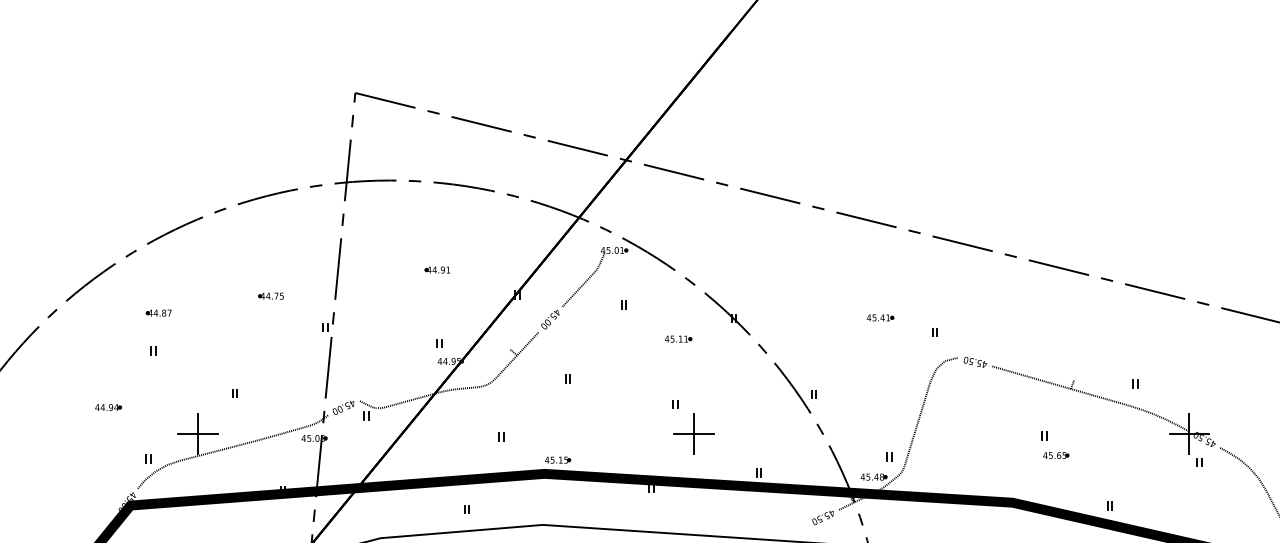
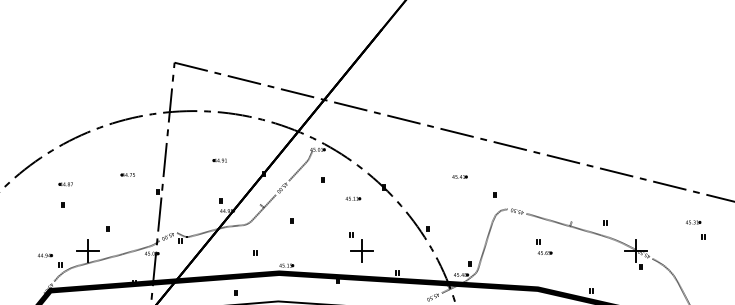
part: (879, 316) -> (459, 176), moved
part: (107, 407) -> (44, 255), moved
part: (1055, 443) -> (544, 246), moved

